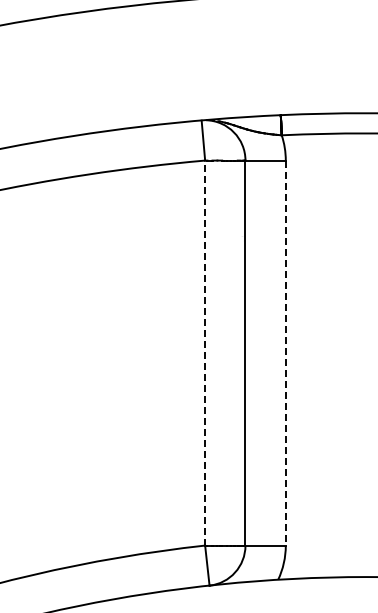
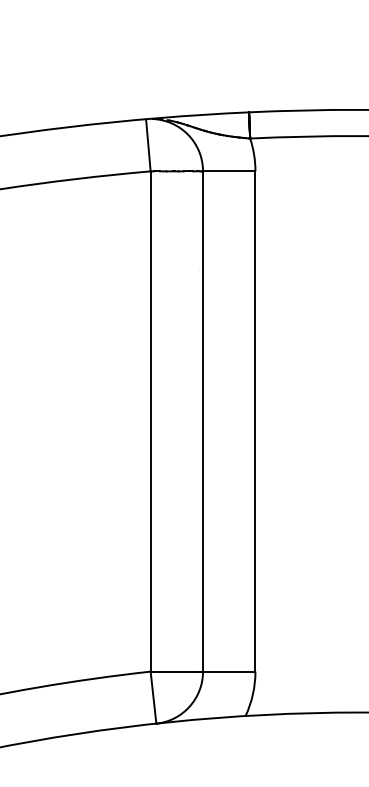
line: (205, 352) -> (151, 420), dashed -> solid
line: (285, 353) -> (255, 422), dashed -> solid

